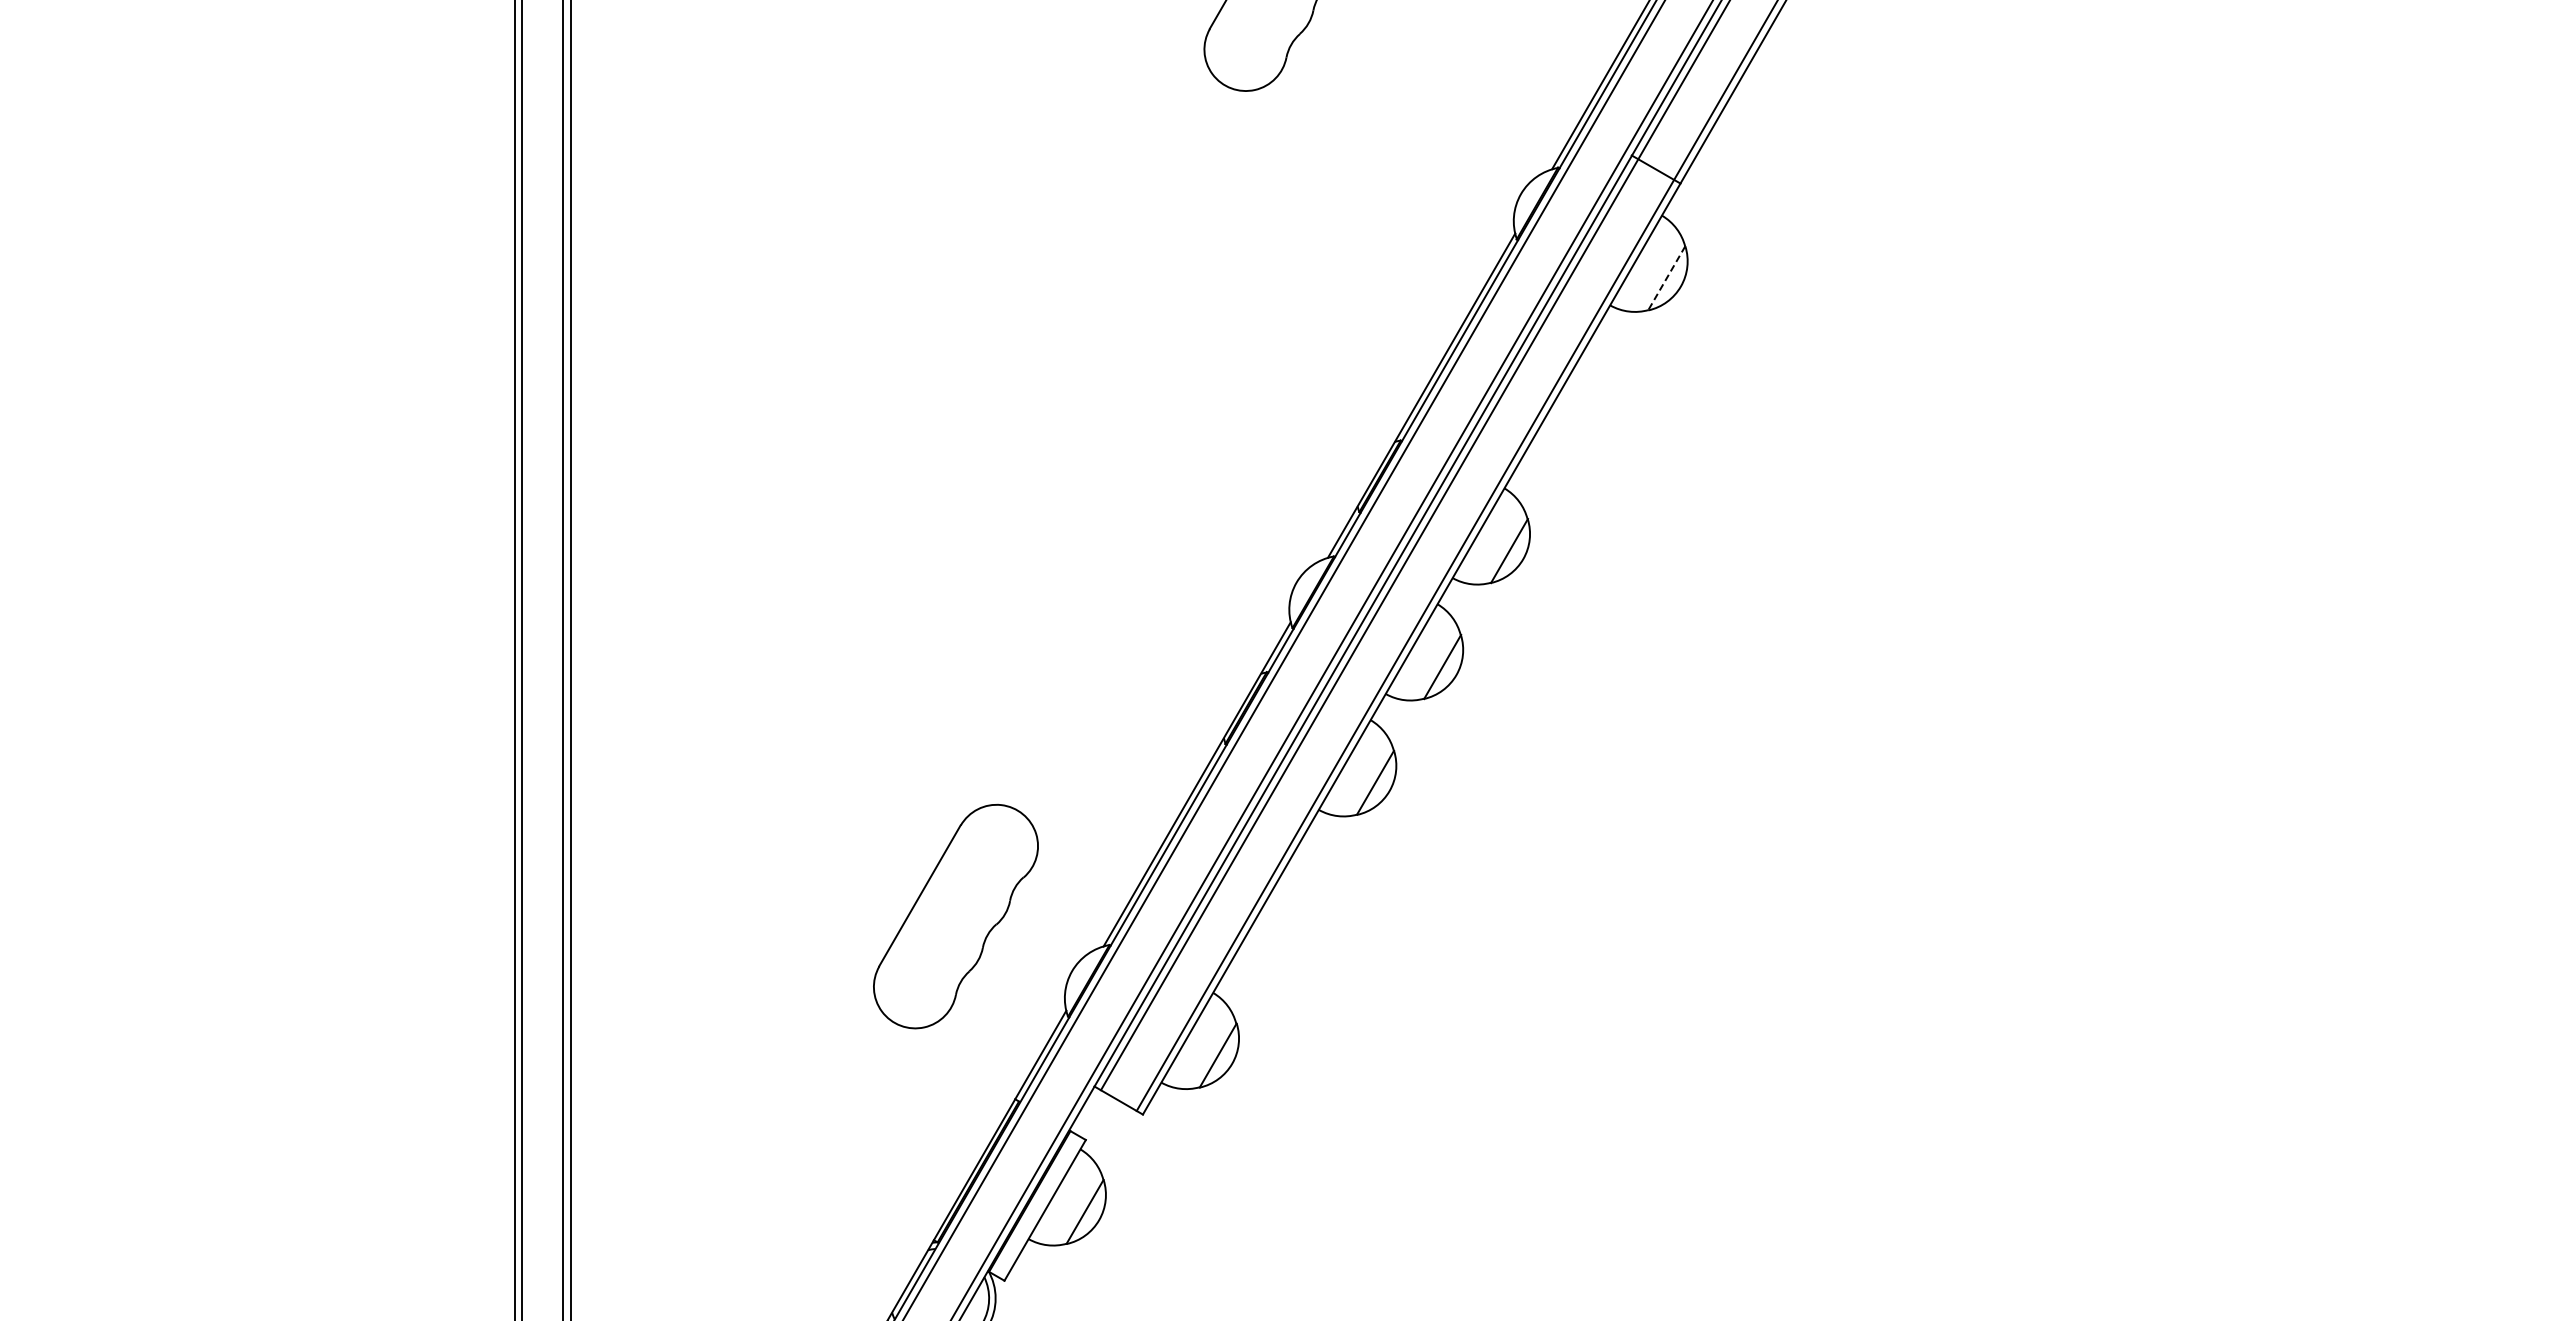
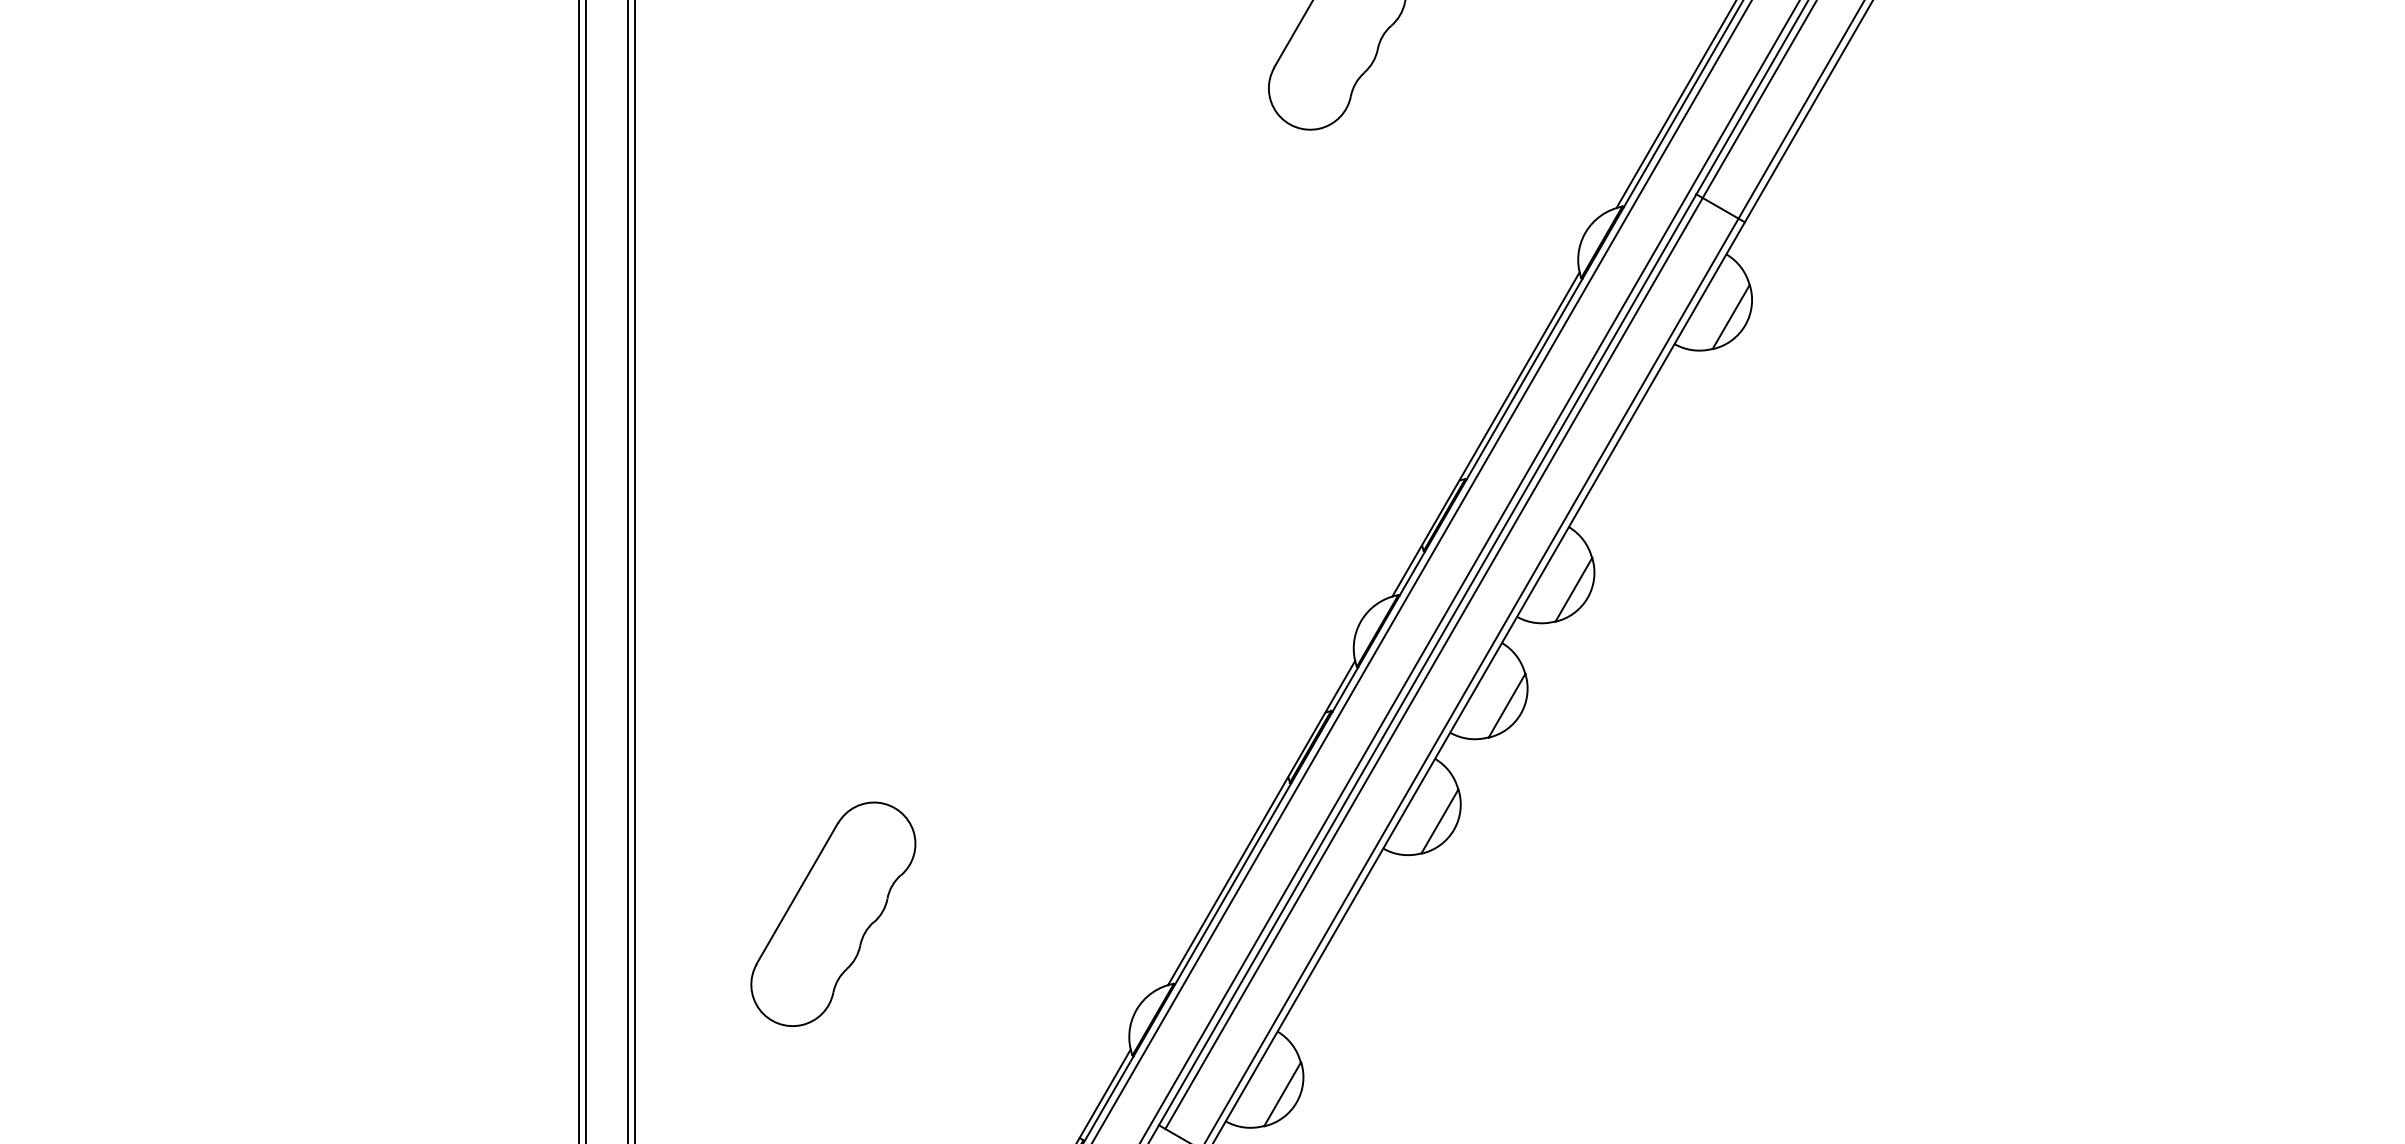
line: (1666, 278) -> (1730, 317), dashed -> solid
part: (955, 916) -> (832, 914), moved

